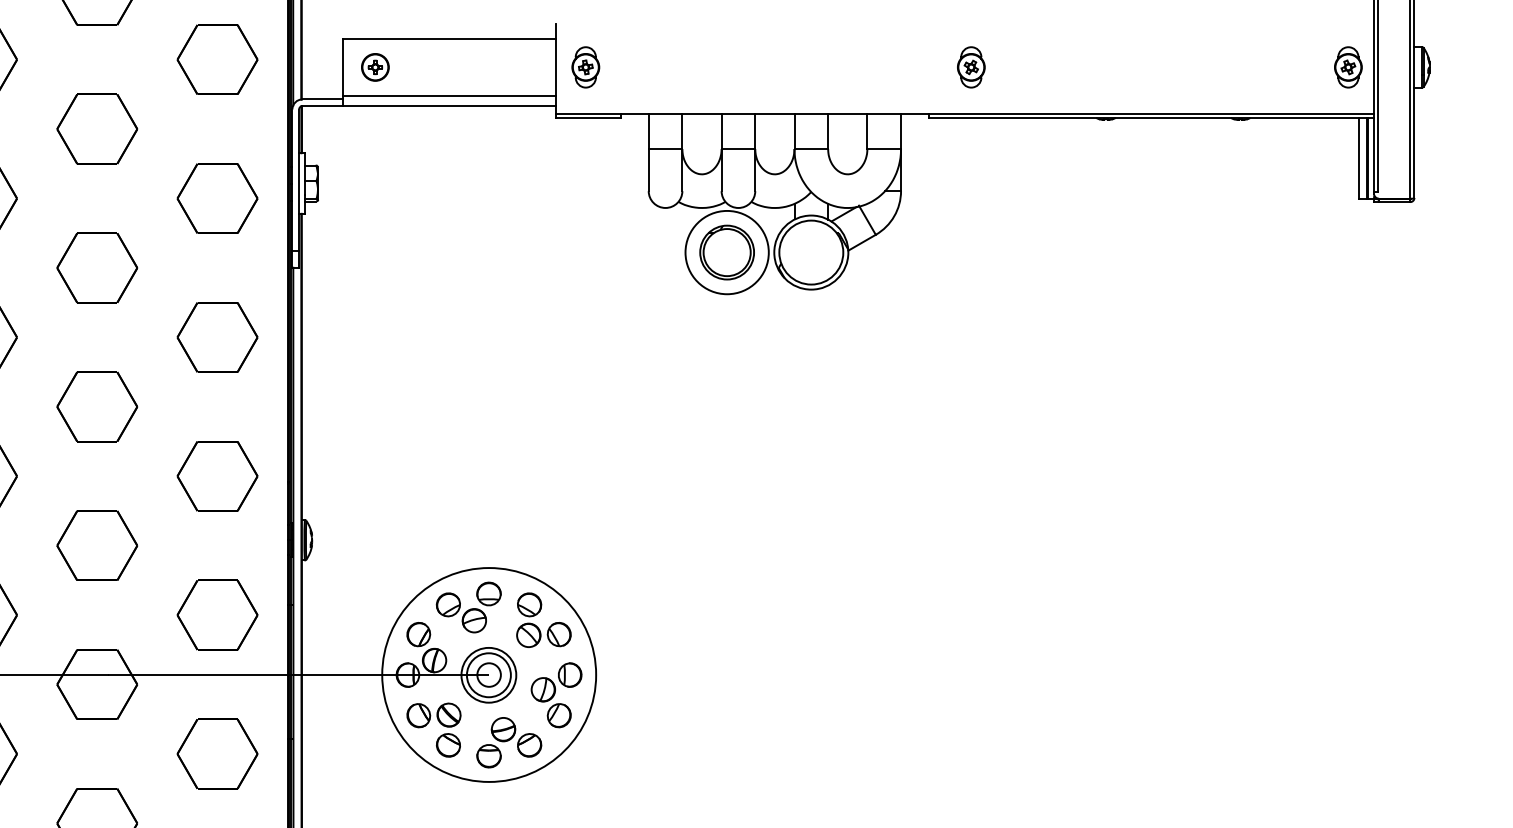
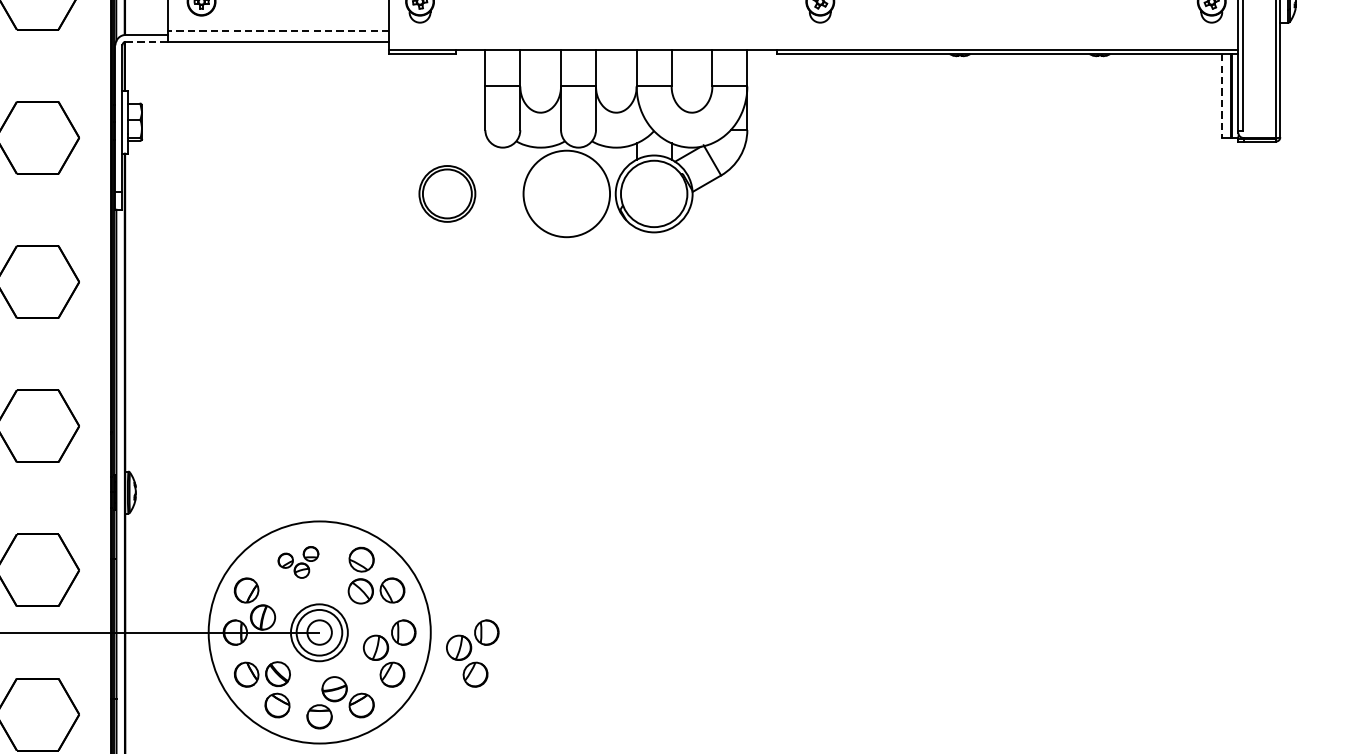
line: (449, 96) -> (278, 31), solid -> dashed
line: (323, 106) -> (147, 42), solid -> dashed
line: (1358, 158) -> (1222, 96), solid -> dashed
part: (726, 252) -> (446, 193), moved
part: (468, 607) -> (298, 562), size x0.6
part: (636, 695) -> (472, 653), added

